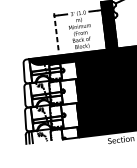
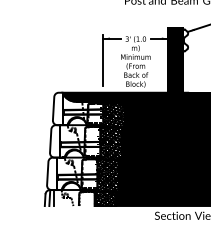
line: (56, 31) -> (103, 59), dashed -> solid
hatch: (67, 99) -> (107, 153), added

